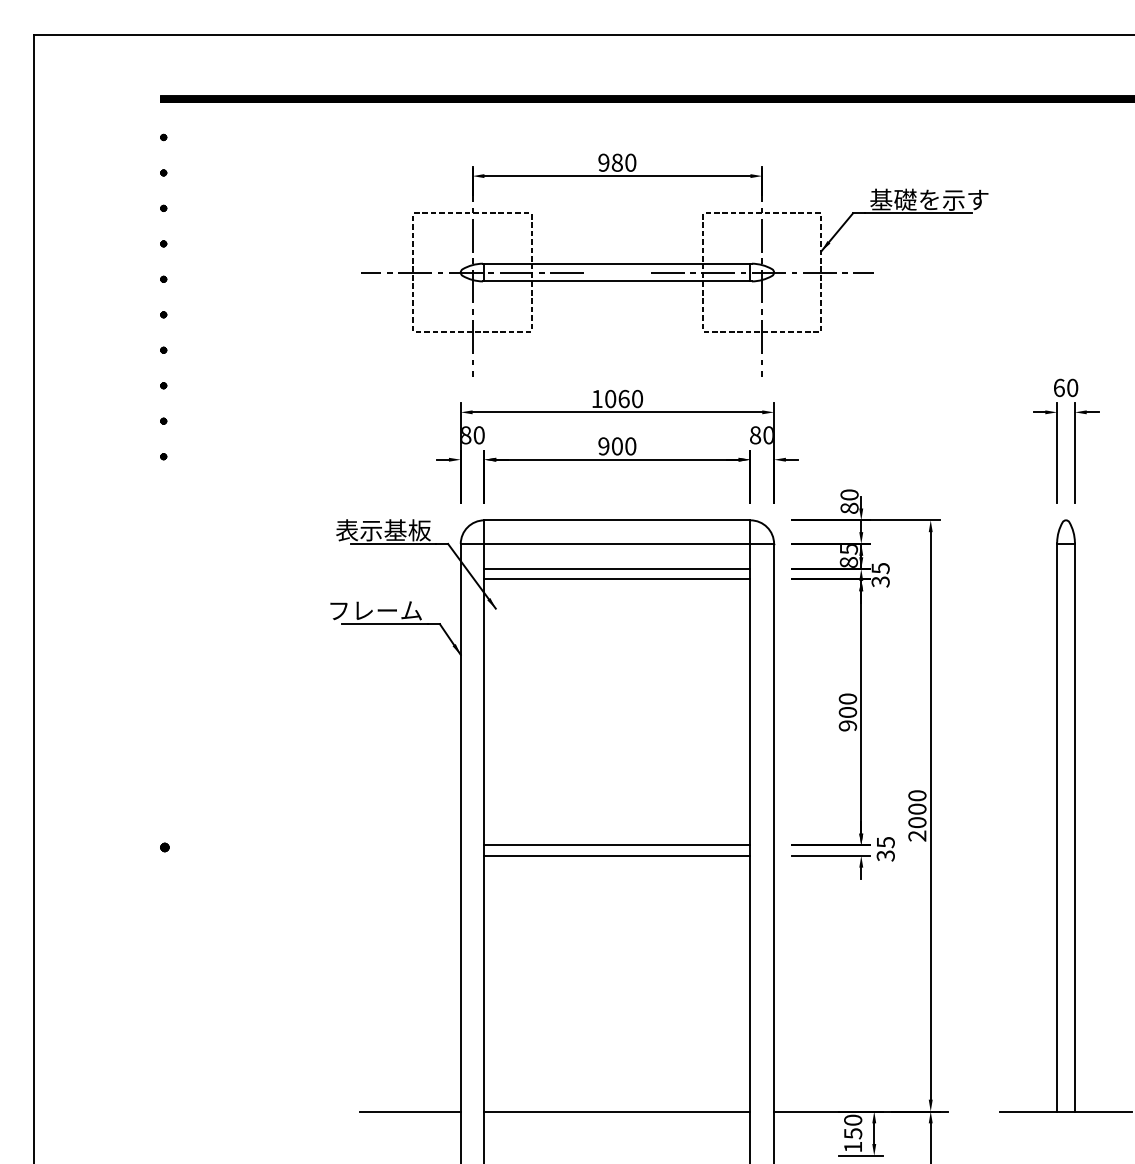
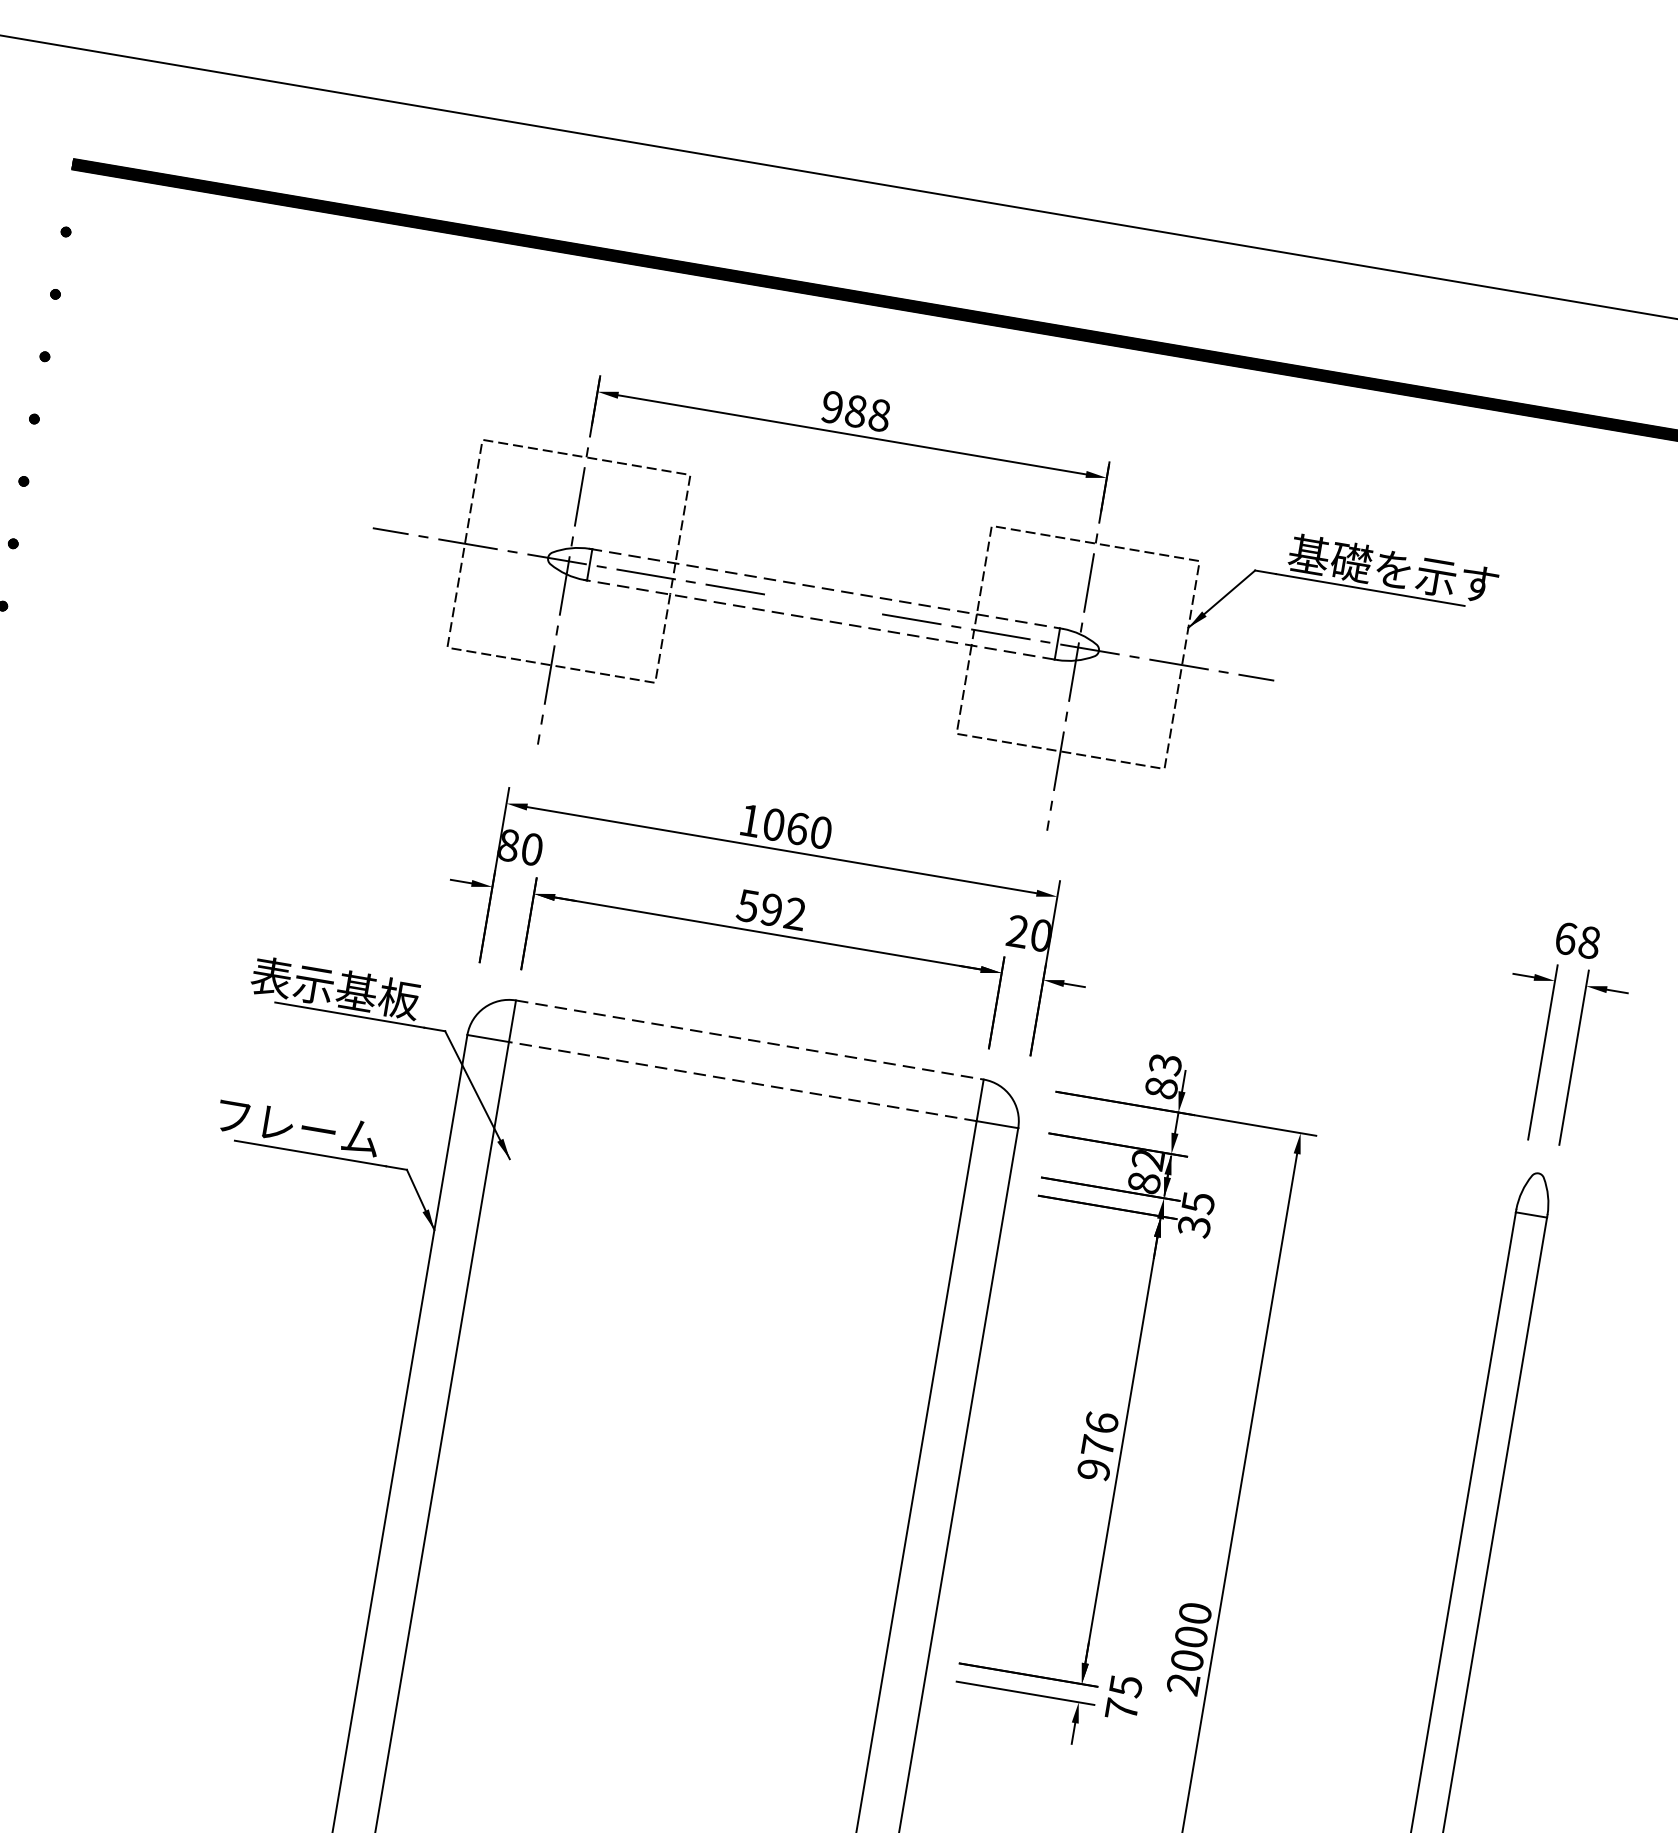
text: (630, 162) -> (879, 414), 980 -> 988
line: (616, 263) -> (824, 588), solid -> dashed
line: (616, 281) -> (819, 619), solid -> dashed
text: (1072, 387) -> (1589, 941), 60 -> 68
text: (755, 435) -> (1017, 931), 80 -> 20
text: (617, 446) -> (771, 910), 900 -> 592
text: (849, 494) -> (1165, 1063), 80 -> 83
line: (617, 520) -> (749, 1040), solid -> dashed
line: (616, 543) -> (741, 1080), solid -> dashed
text: (848, 549) -> (1147, 1159), 85 -> 82
line: (617, 569) -> (735, 1126), removed
line: (617, 579) -> (732, 1144), removed
text: (847, 705) -> (1099, 1433), 900 -> 976
line: (617, 845) -> (653, 1611), removed
line: (617, 855) -> (650, 1629), removed
text: (885, 855) -> (1121, 1708), 35 -> 75

